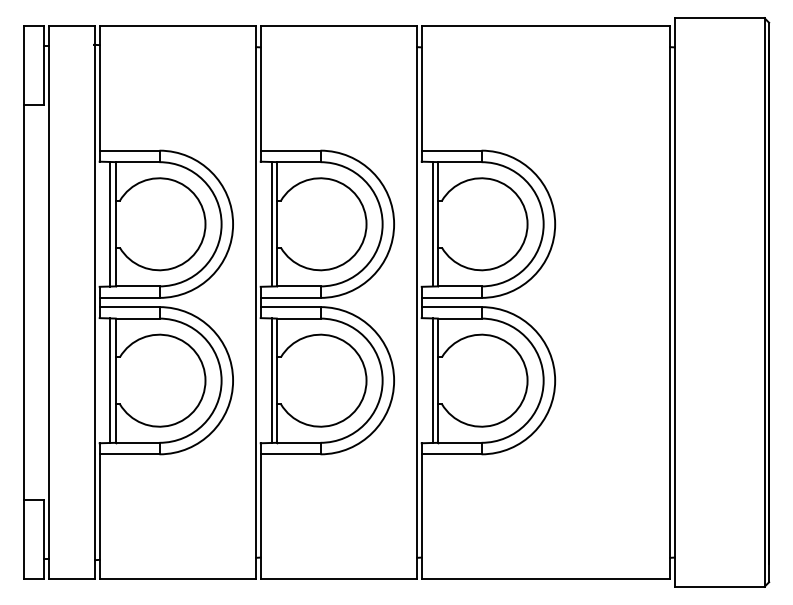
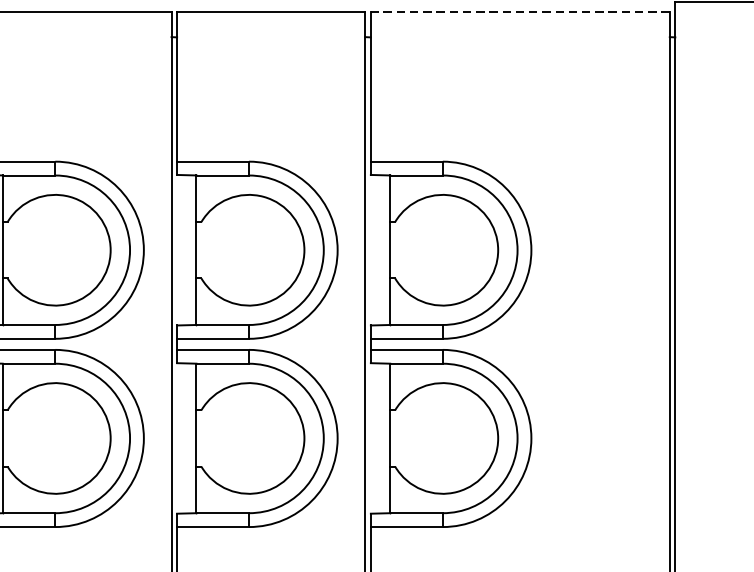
line: (545, 26) -> (519, 12), solid -> dashed
line: (272, 224) -> (191, 250), removed
line: (433, 224) -> (385, 250), removed
line: (272, 380) -> (191, 438), removed
line: (433, 380) -> (385, 438), removed

